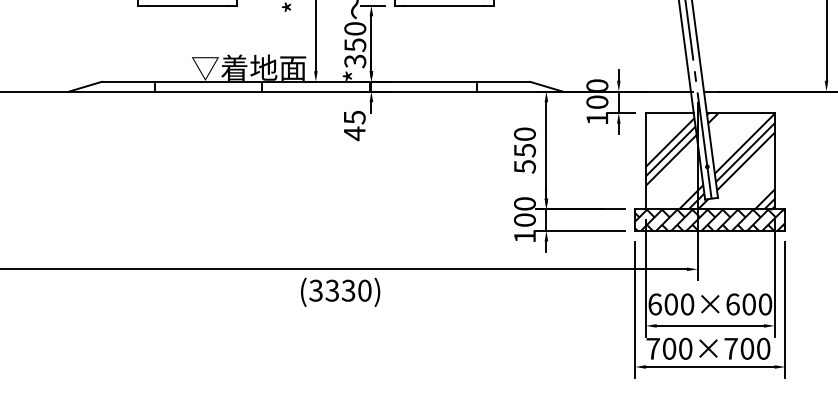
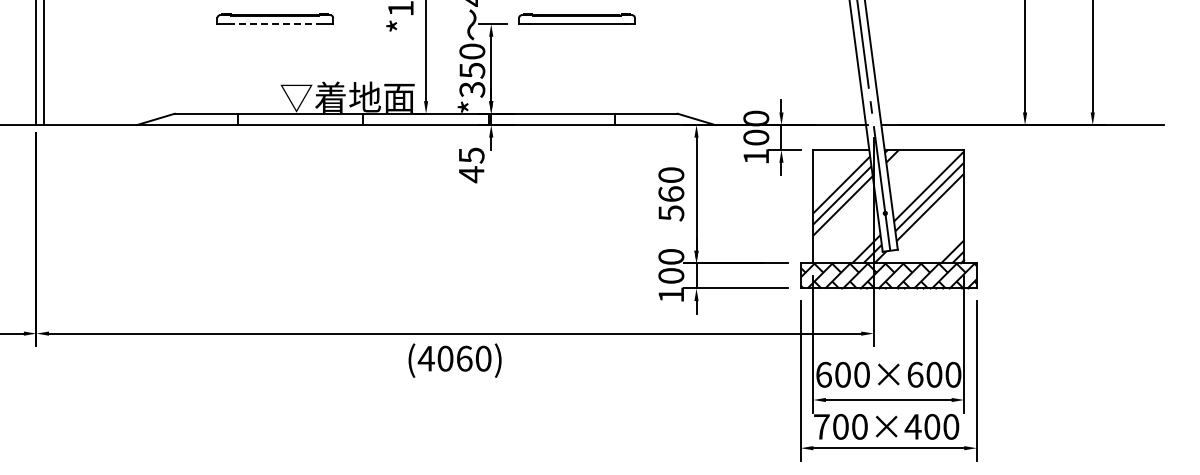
line: (187, 5) -> (275, 24), solid -> dashed
text: (525, 150) -> (671, 194), 550 -> 560
text: (331, 290) -> (444, 358), (3330) -> (4060)
text: (730, 348) -> (912, 426), 700×700 -> 700×400

